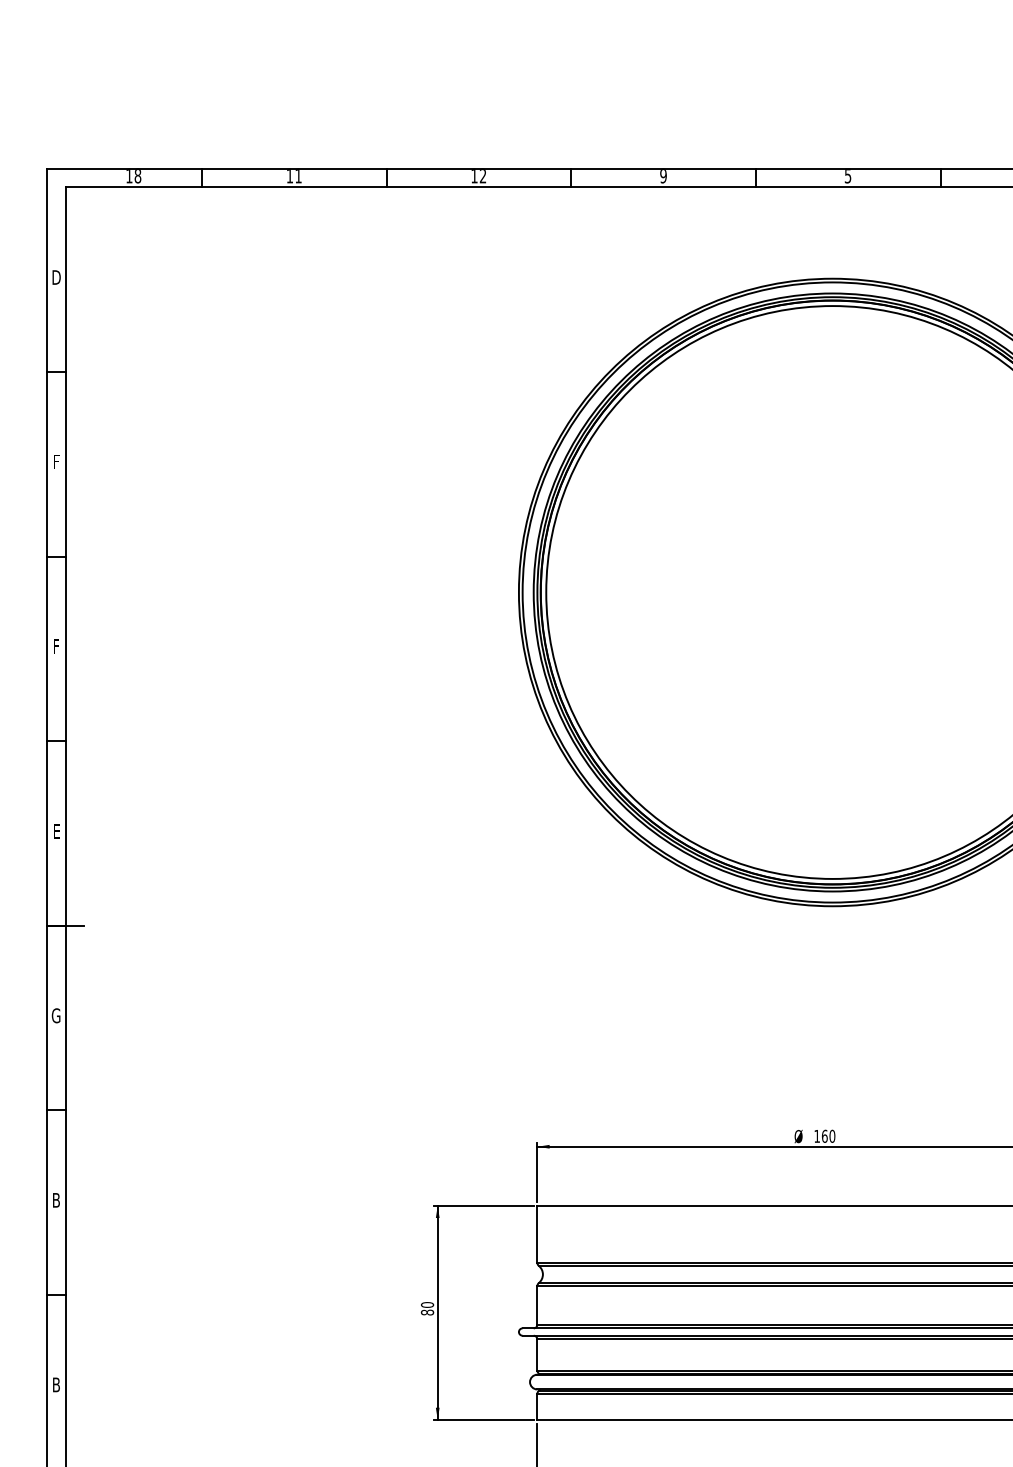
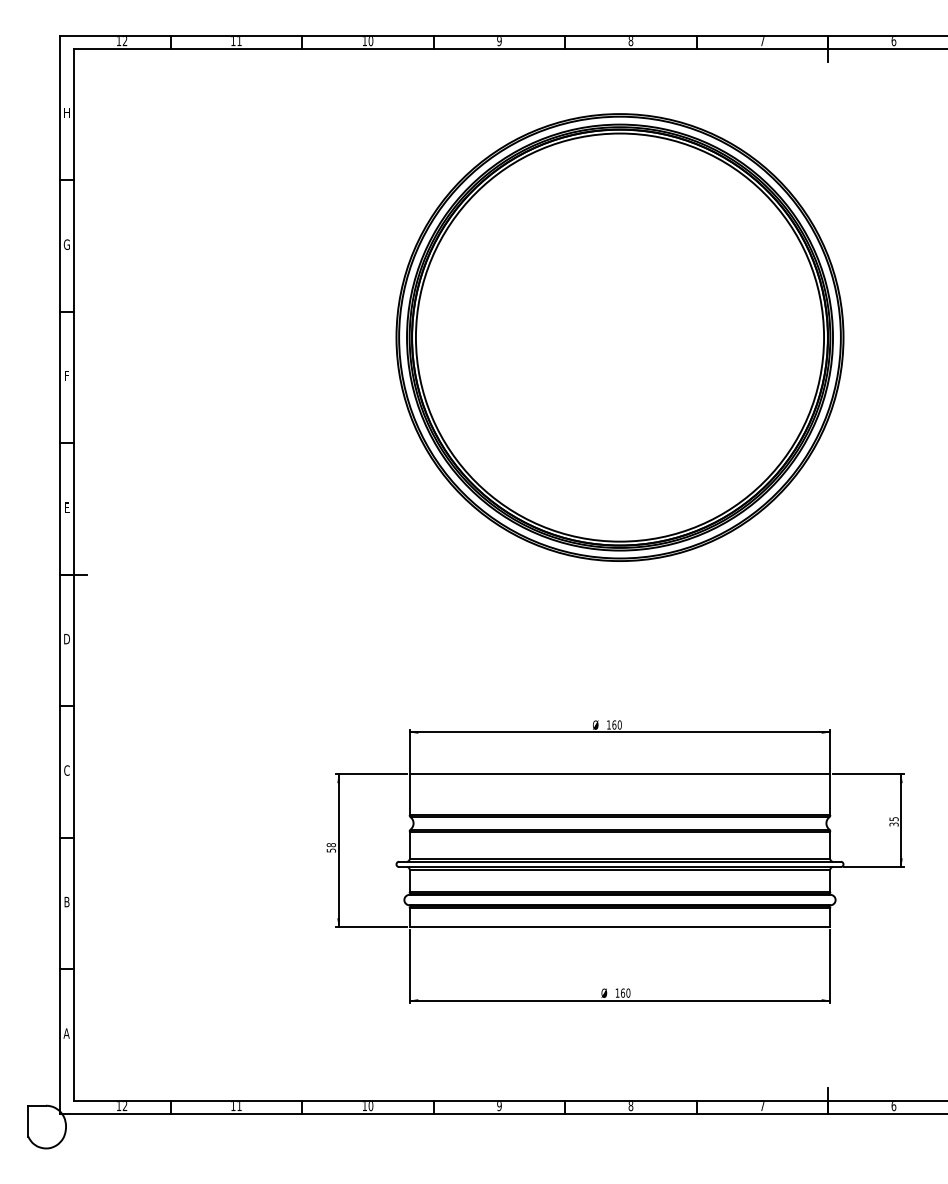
text: (137, 176) -> (124, 41), 18 -> 12
text: (482, 176) -> (370, 41), 12 -> 10
text: (847, 176) -> (630, 41), 5 -> 8
text: (57, 277) -> (67, 113), D -> H
text: (55, 461) -> (66, 244), F -> G
text: (55, 1014) -> (66, 638), G -> D
text: (55, 1200) -> (66, 770), B -> C
text: (426, 1308) -> (330, 847), 80 -> 58

